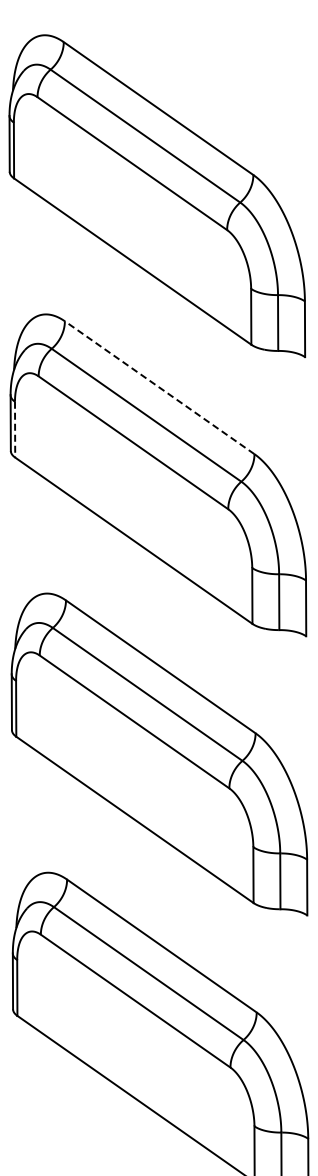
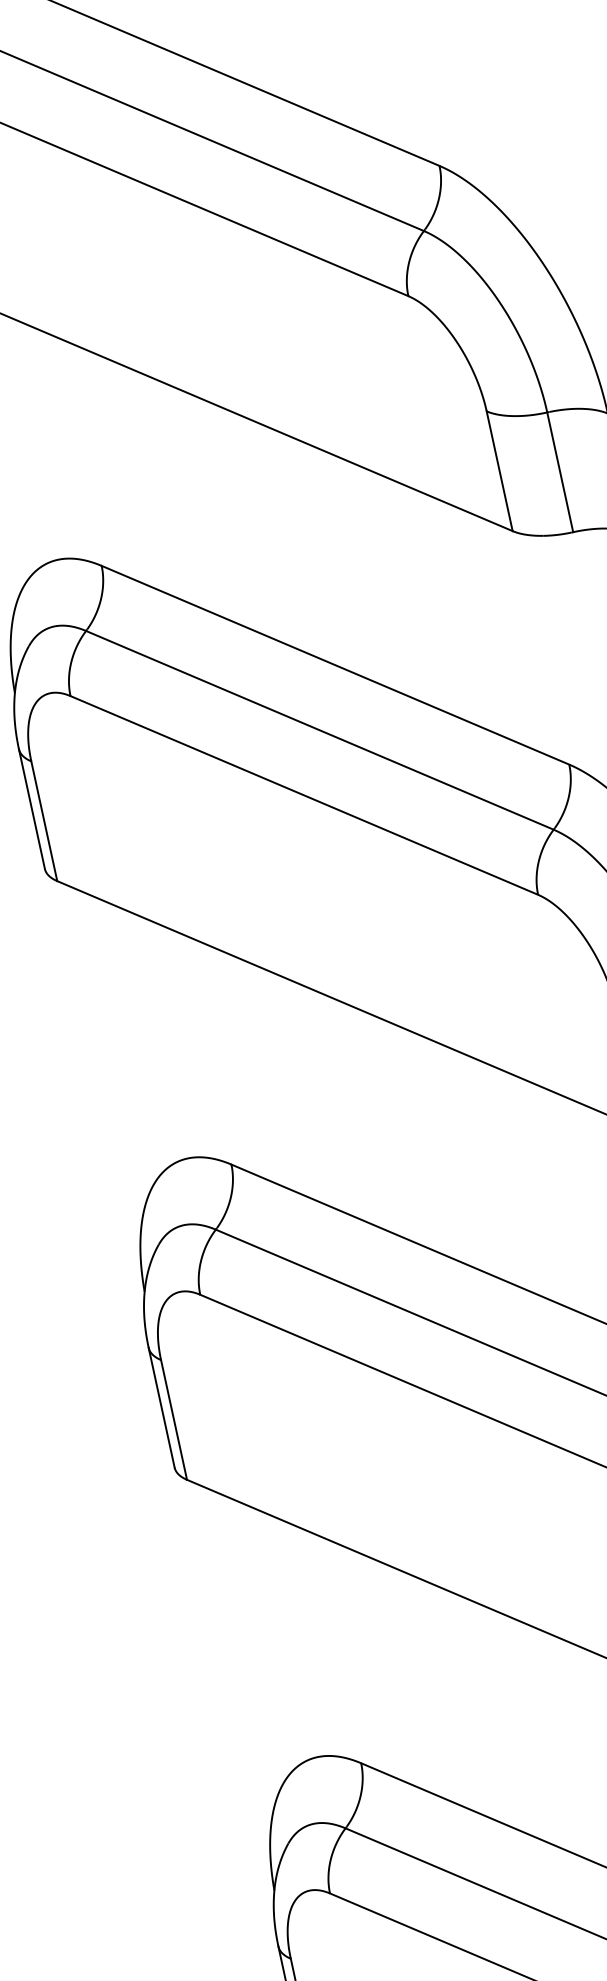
line: (159, 387) -> (334, 664), dashed -> solid
line: (15, 429) -> (45, 820), dashed -> solid

